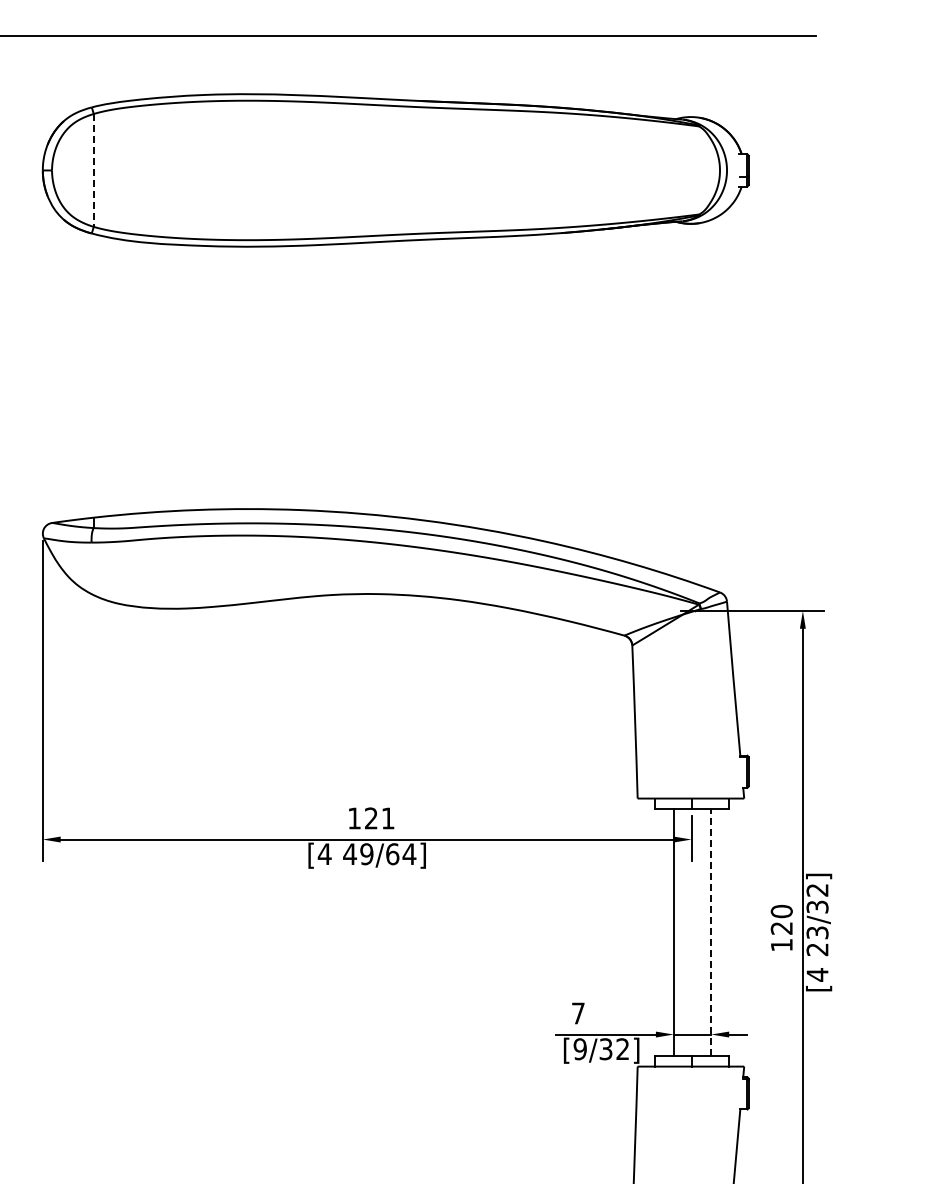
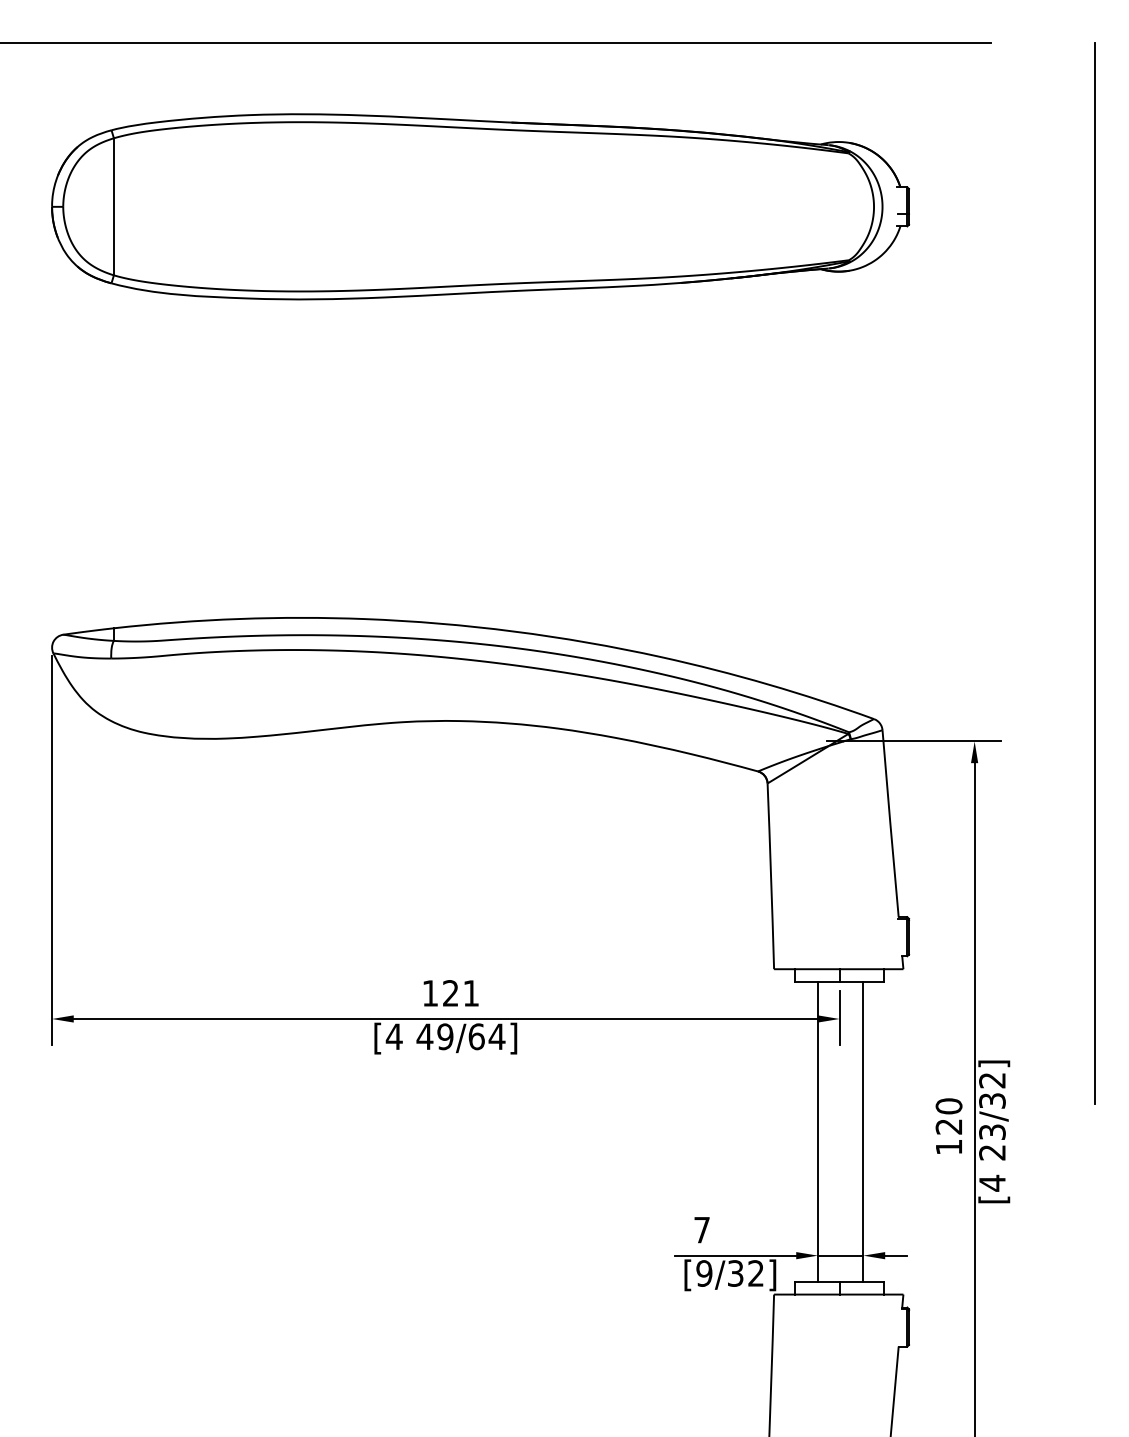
line: (93, 170) -> (113, 206), dashed -> solid
line: (902, 472) -> (1095, 573), added
line: (711, 932) -> (863, 1131), dashed -> solid

